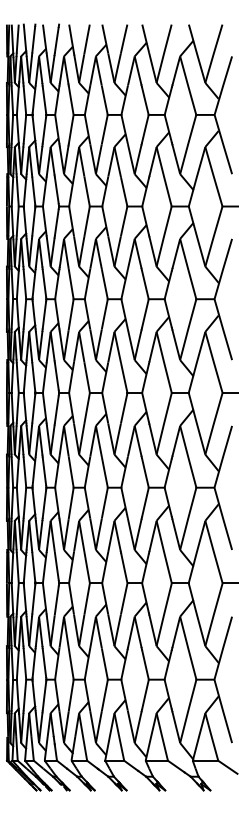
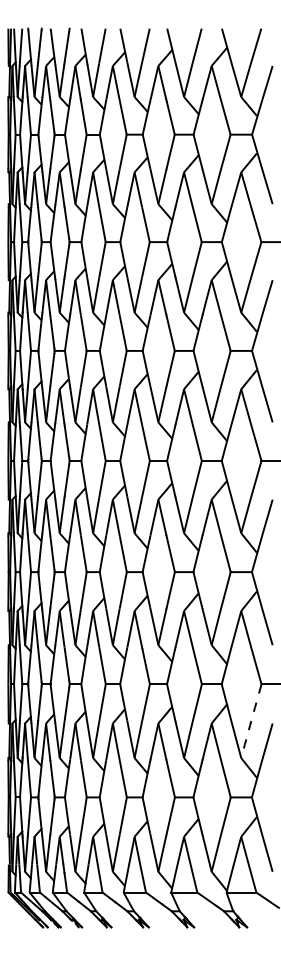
arc: (214, 614) -> (251, 721), solid -> dashed

